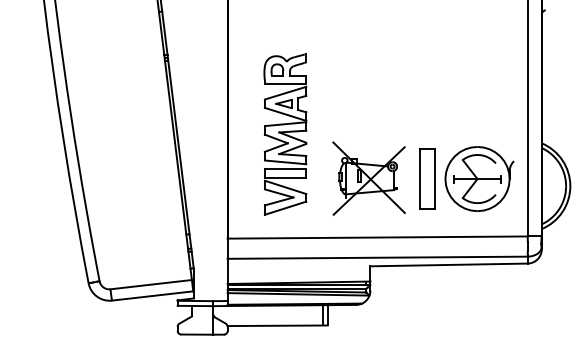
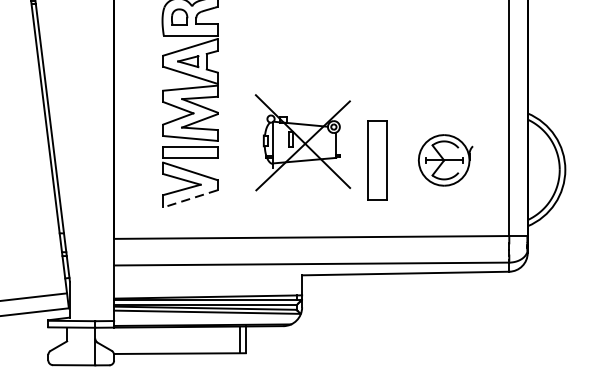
part: (368, 178) -> (302, 142), moved
part: (479, 178) -> (445, 159), size x0.6
line: (285, 208) -> (190, 199), solid -> dashed

